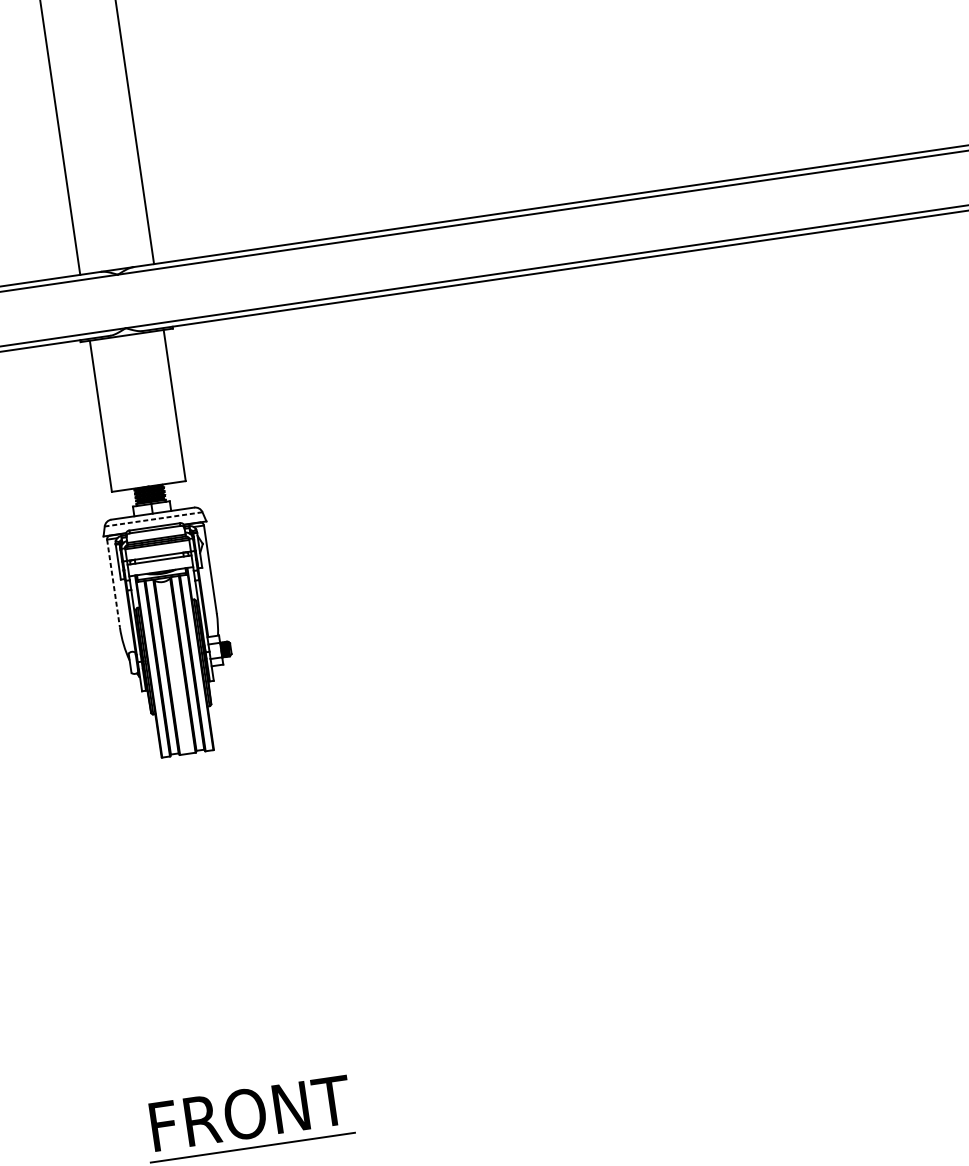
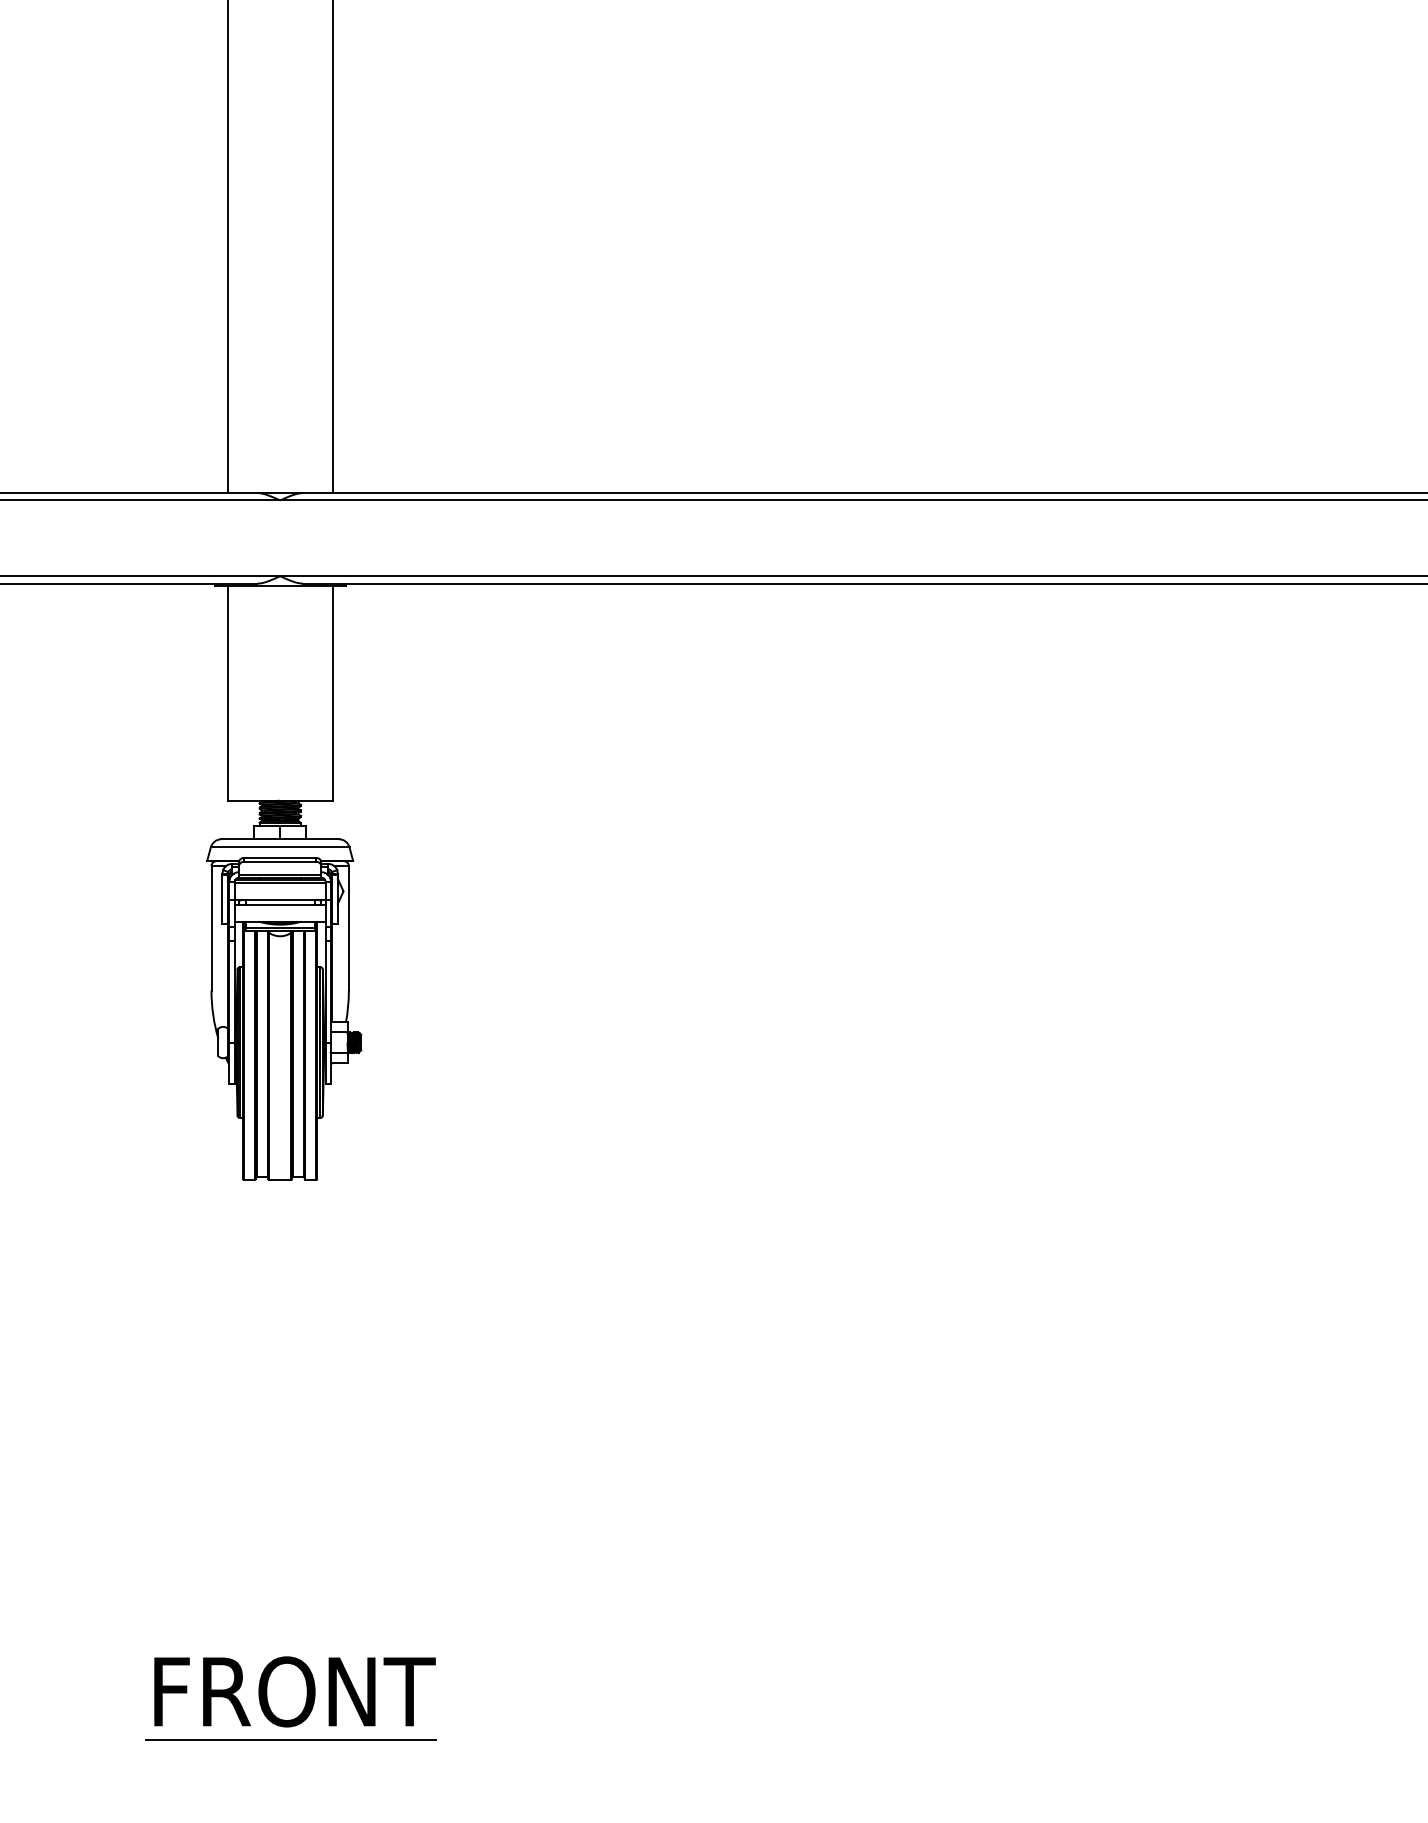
line: (153, 519) -> (279, 847), dashed -> solid
line: (113, 583) -> (211, 928), dashed -> solid

